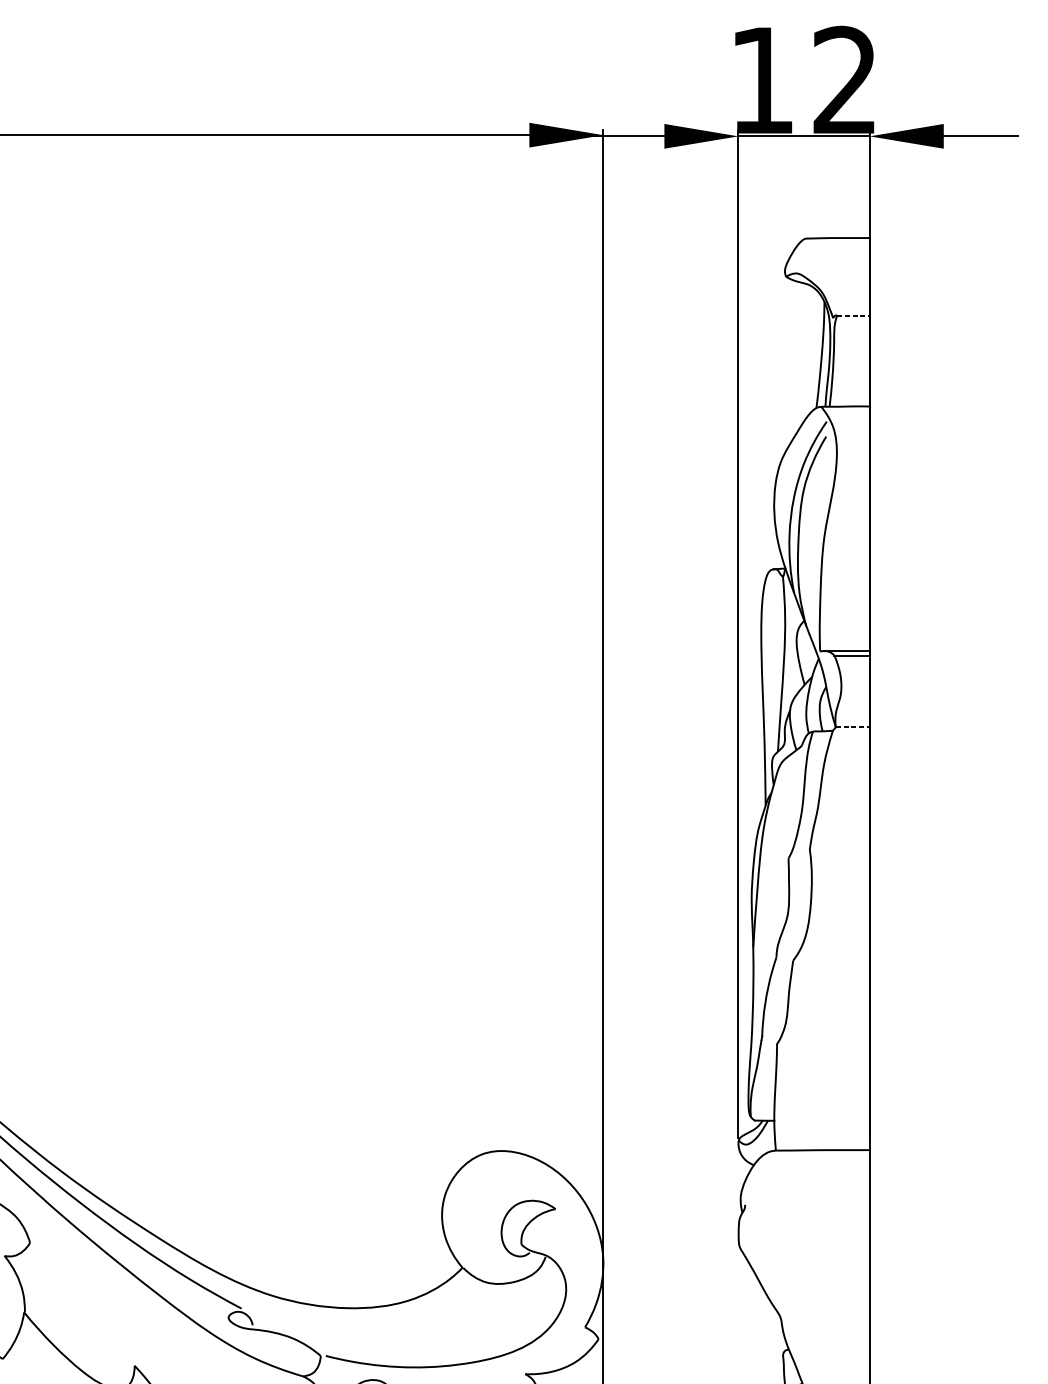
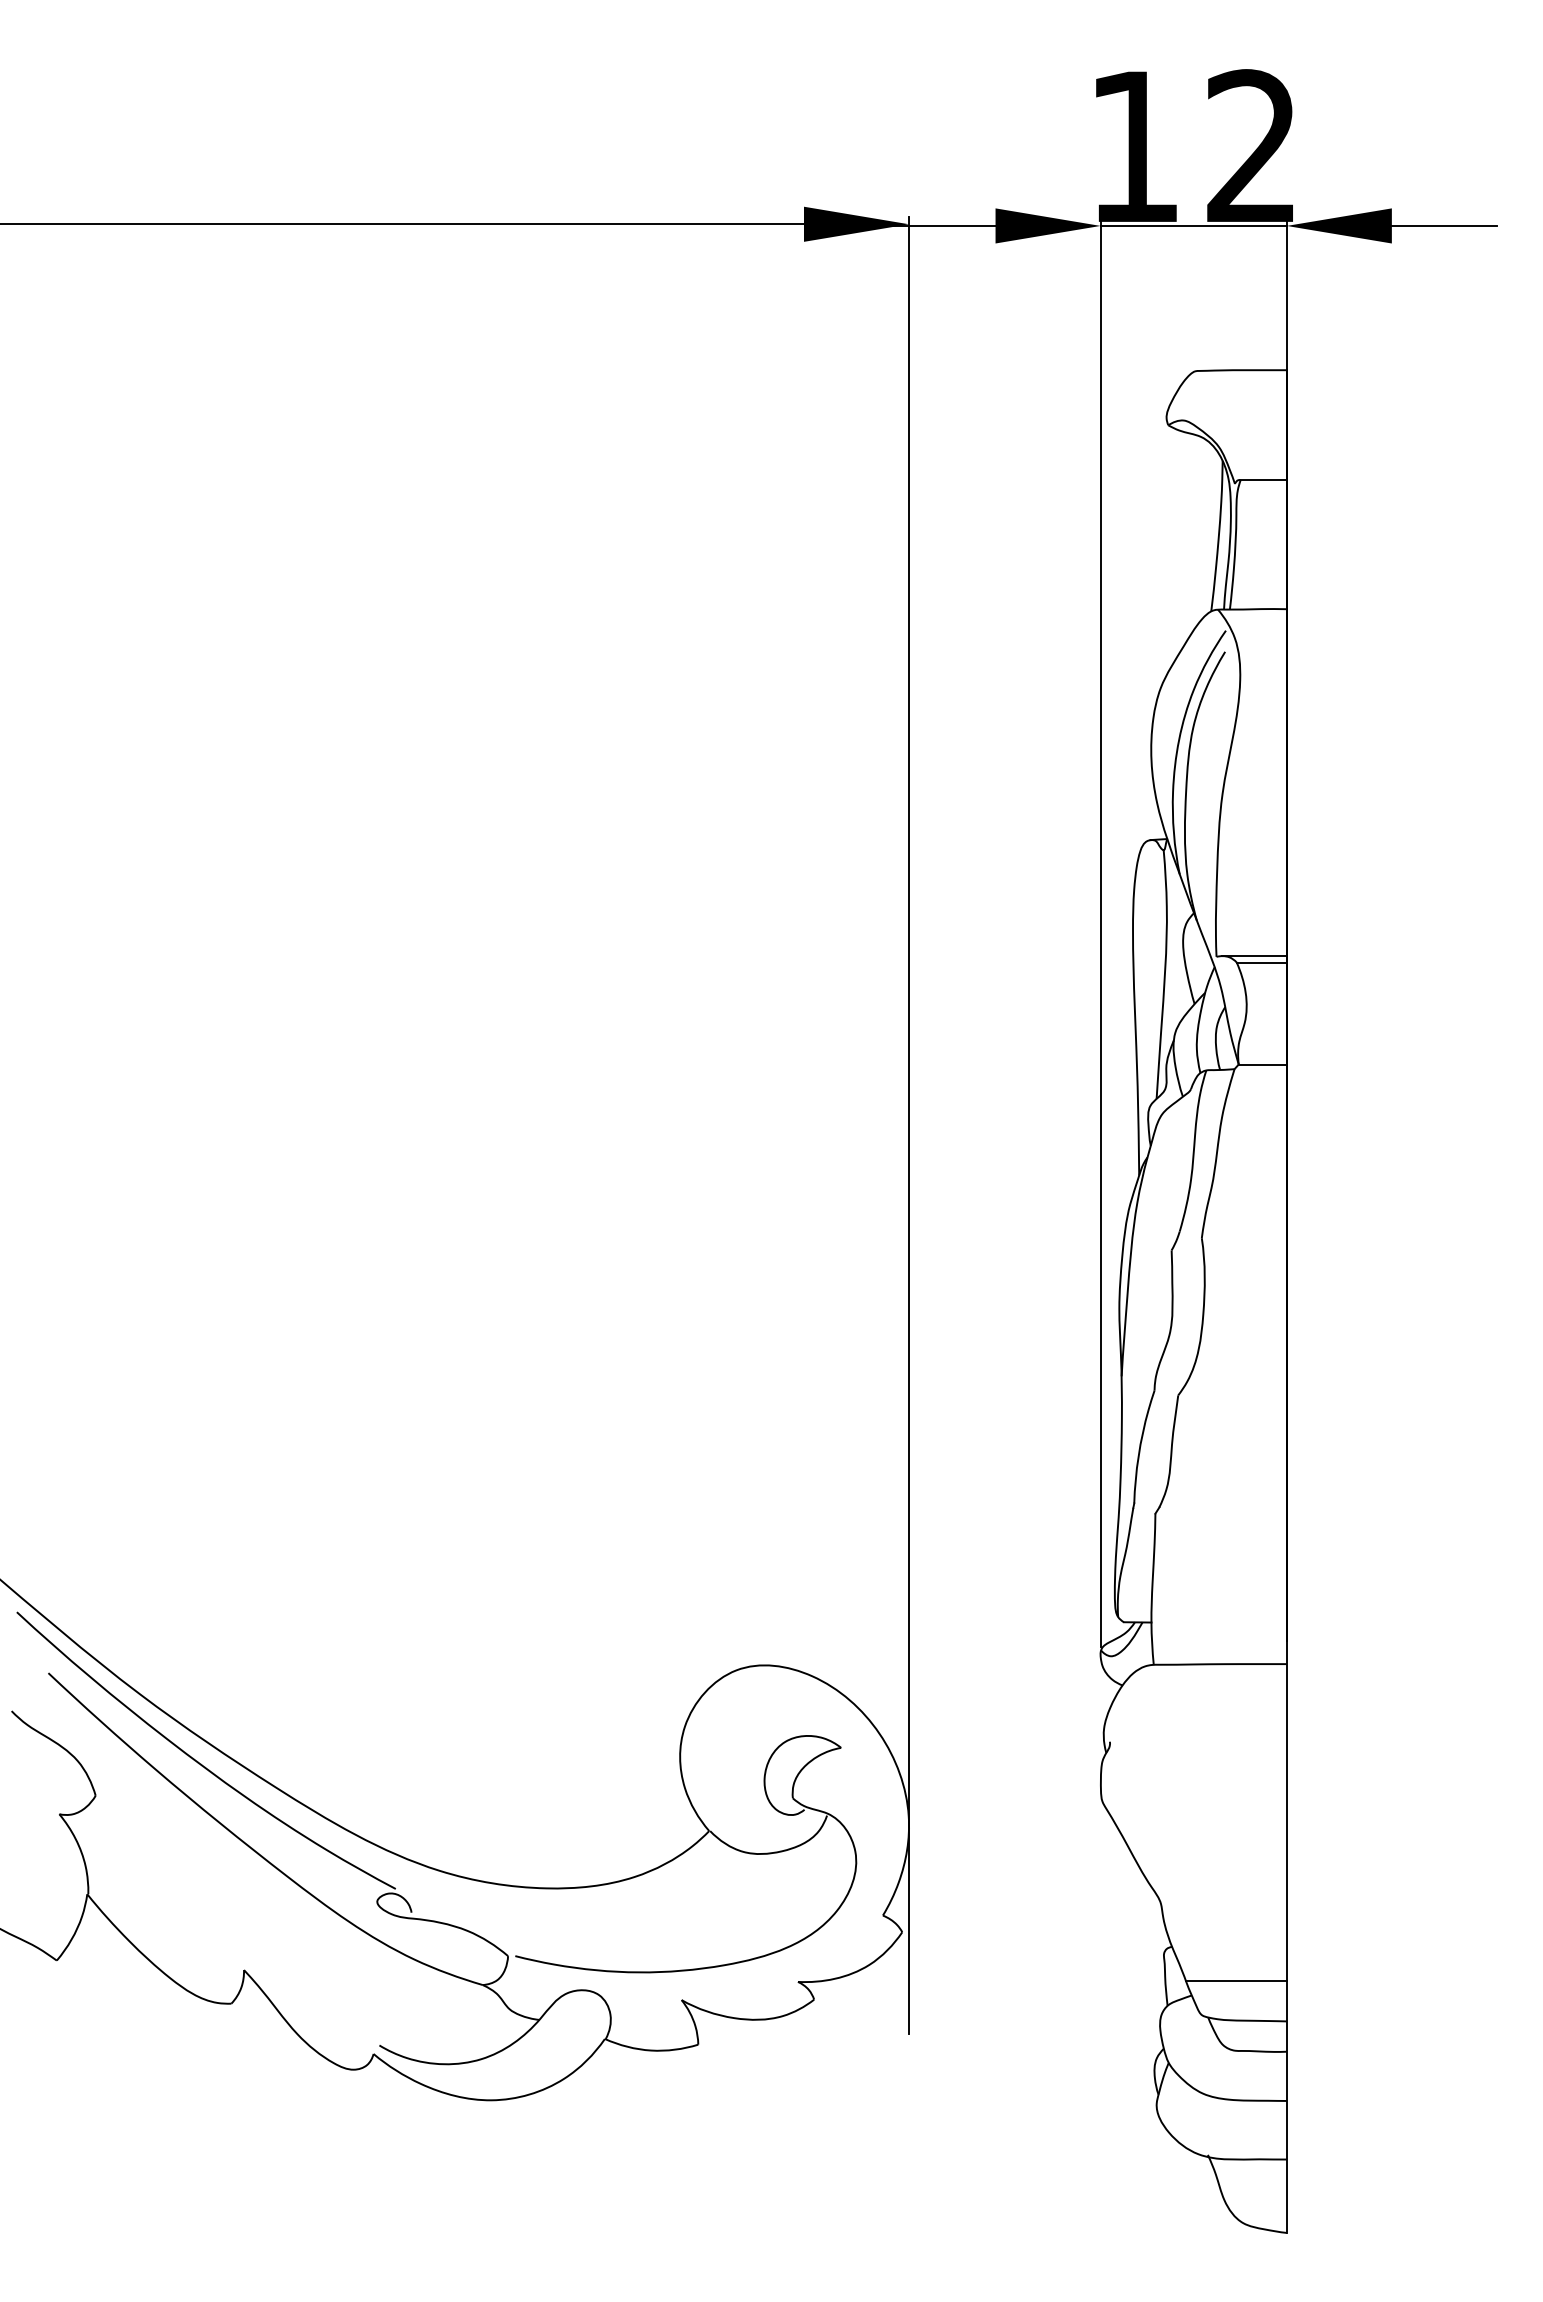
line: (853, 315) -> (1264, 480), dashed -> solid
line: (853, 727) -> (1263, 1064), dashed -> solid
line: (834, 1373) -> (1236, 1981), added

